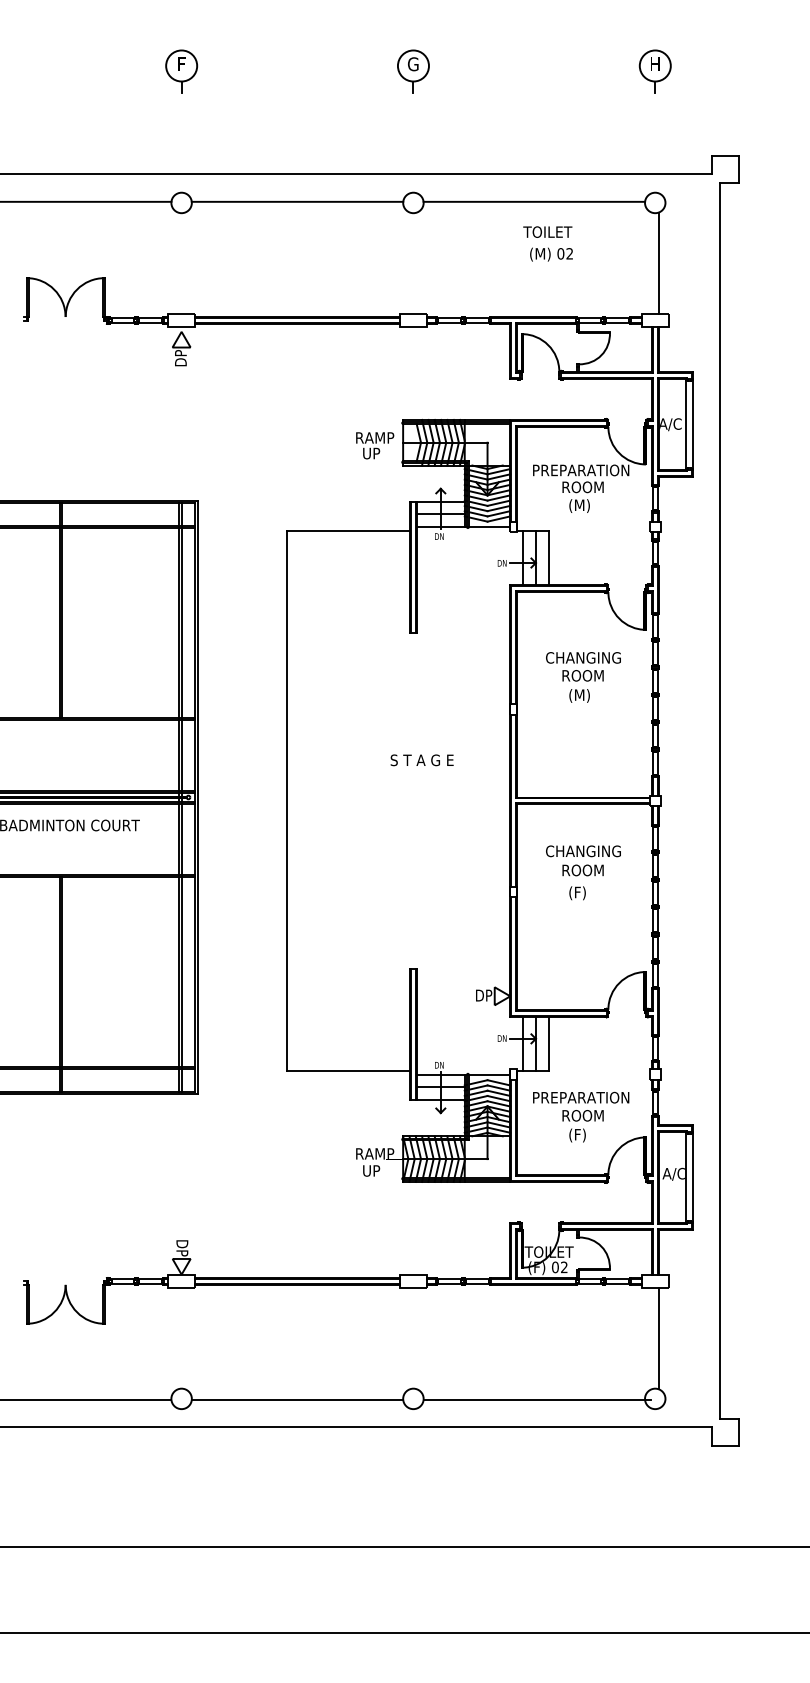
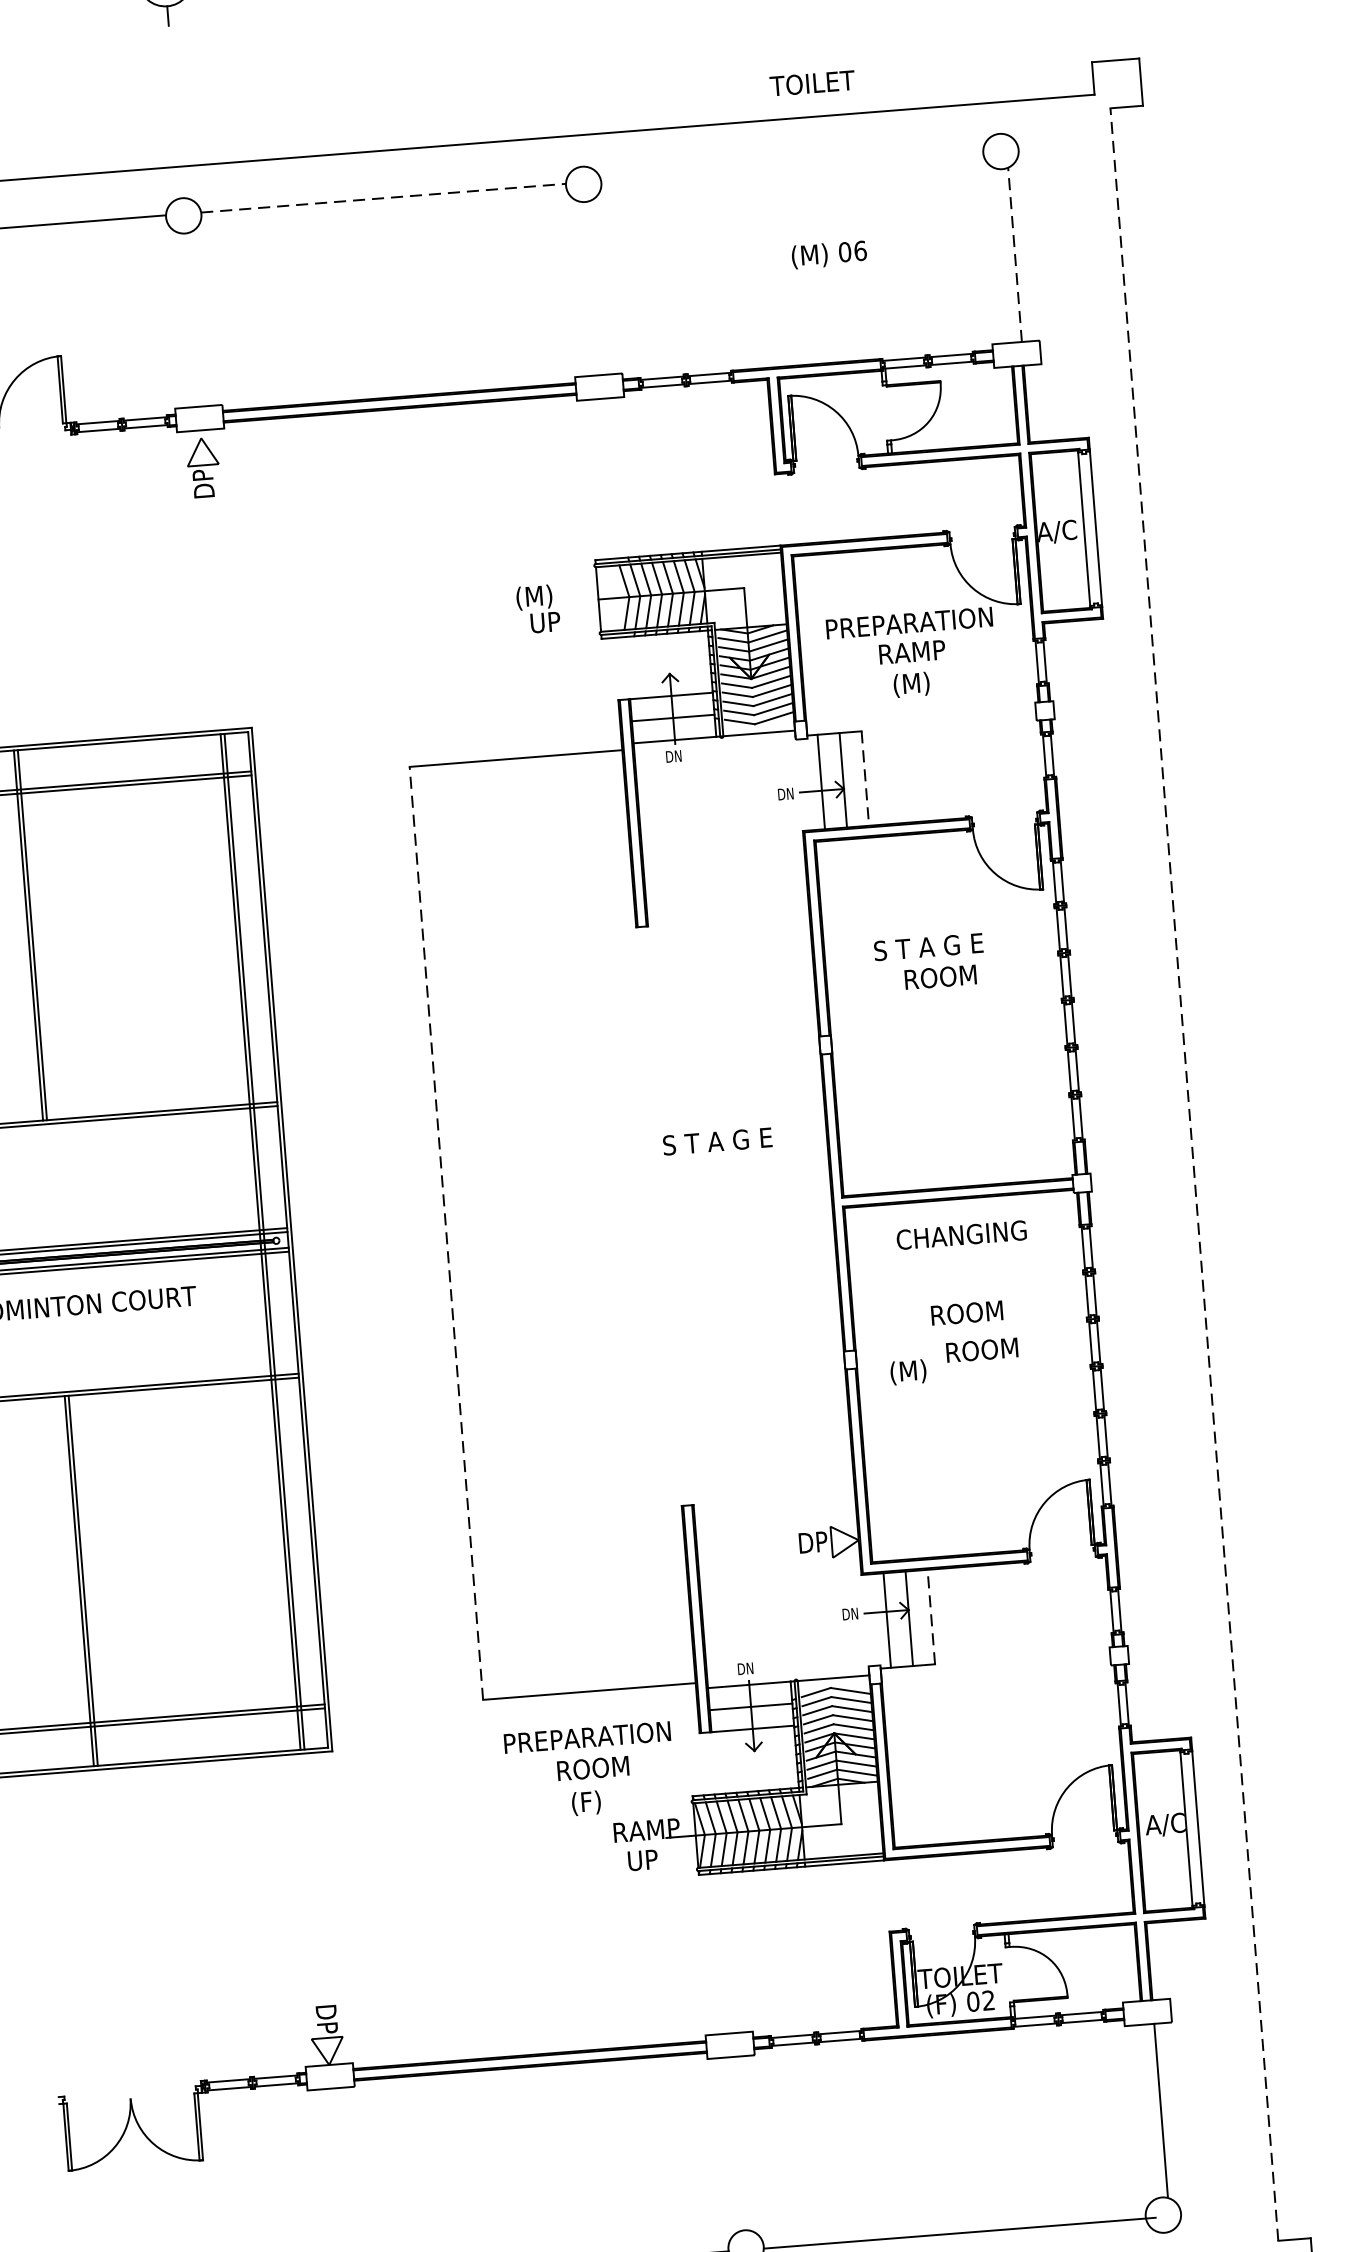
line: (297, 201) -> (383, 197), solid -> dashed
line: (534, 201) -> (792, 165), removed
text: (547, 231) -> (811, 82), moved
text: (569, 253) -> (859, 250), 02 -> 06
line: (658, 263) -> (1014, 255), solid -> dashed
text: (375, 438) -> (550, 595), RAMP -> (M)
text: (587, 487) -> (922, 651), ROOM -> RAMP
line: (548, 558) -> (865, 779), solid -> dashed
text: (583, 657) -> (938, 945), CHANGING -> S T A G E
text: (579, 695) -> (908, 1371), moved
text: (421, 760) -> (716, 1141), moved
line: (286, 800) -> (445, 1232), solid -> dashed
line: (720, 800) -> (1194, 1173), solid -> dashed
text: (583, 851) -> (961, 1235), moved
text: (589, 893) -> (981, 1351), (F) -> ROOM
line: (548, 1043) -> (930, 1616), solid -> dashed
text: (581, 1116) -> (590, 1769), moved

